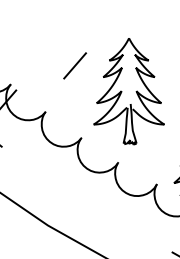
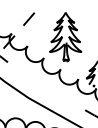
line: (76, 64) -> (29, 18), moved

